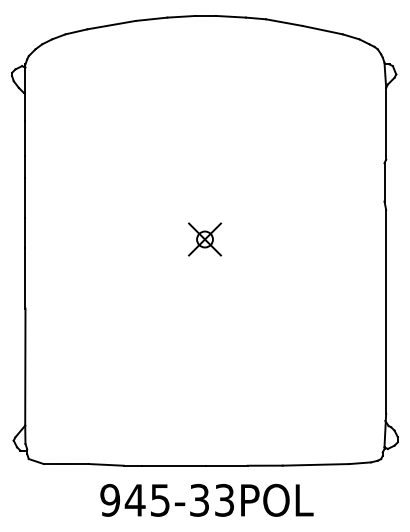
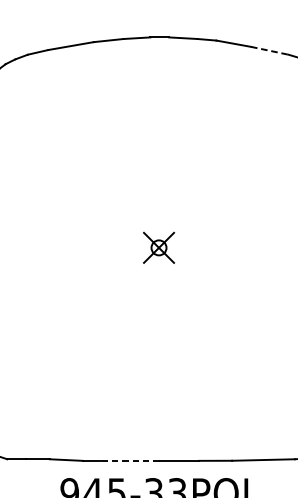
line: (323, 30) -> (270, 51), solid -> dashed
line: (174, 465) -> (130, 460), solid -> dashed

